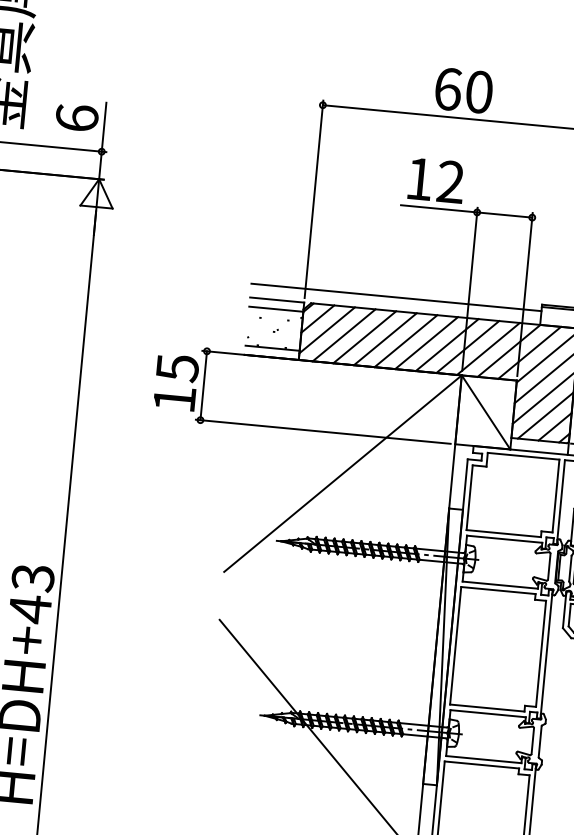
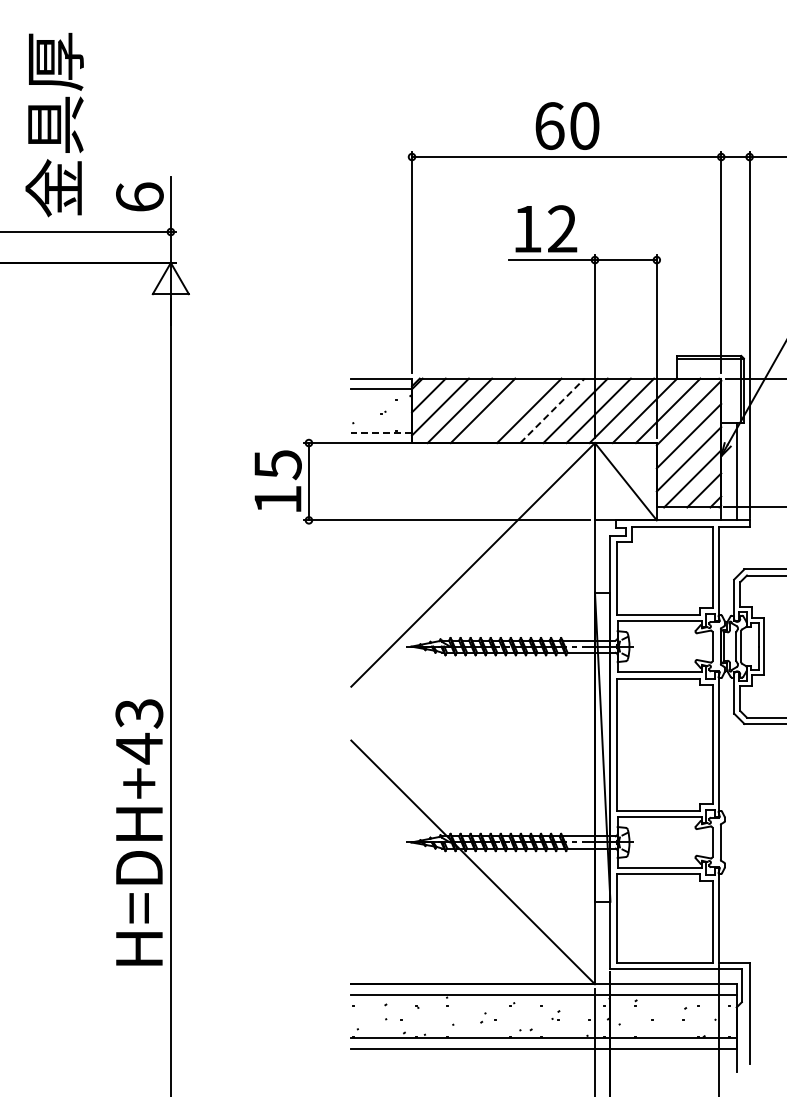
line: (395, 297) -> (513, 363), removed
line: (384, 338) -> (505, 410), removed
line: (426, 342) -> (552, 410), solid -> dashed
line: (272, 348) -> (381, 432), solid -> dashed

